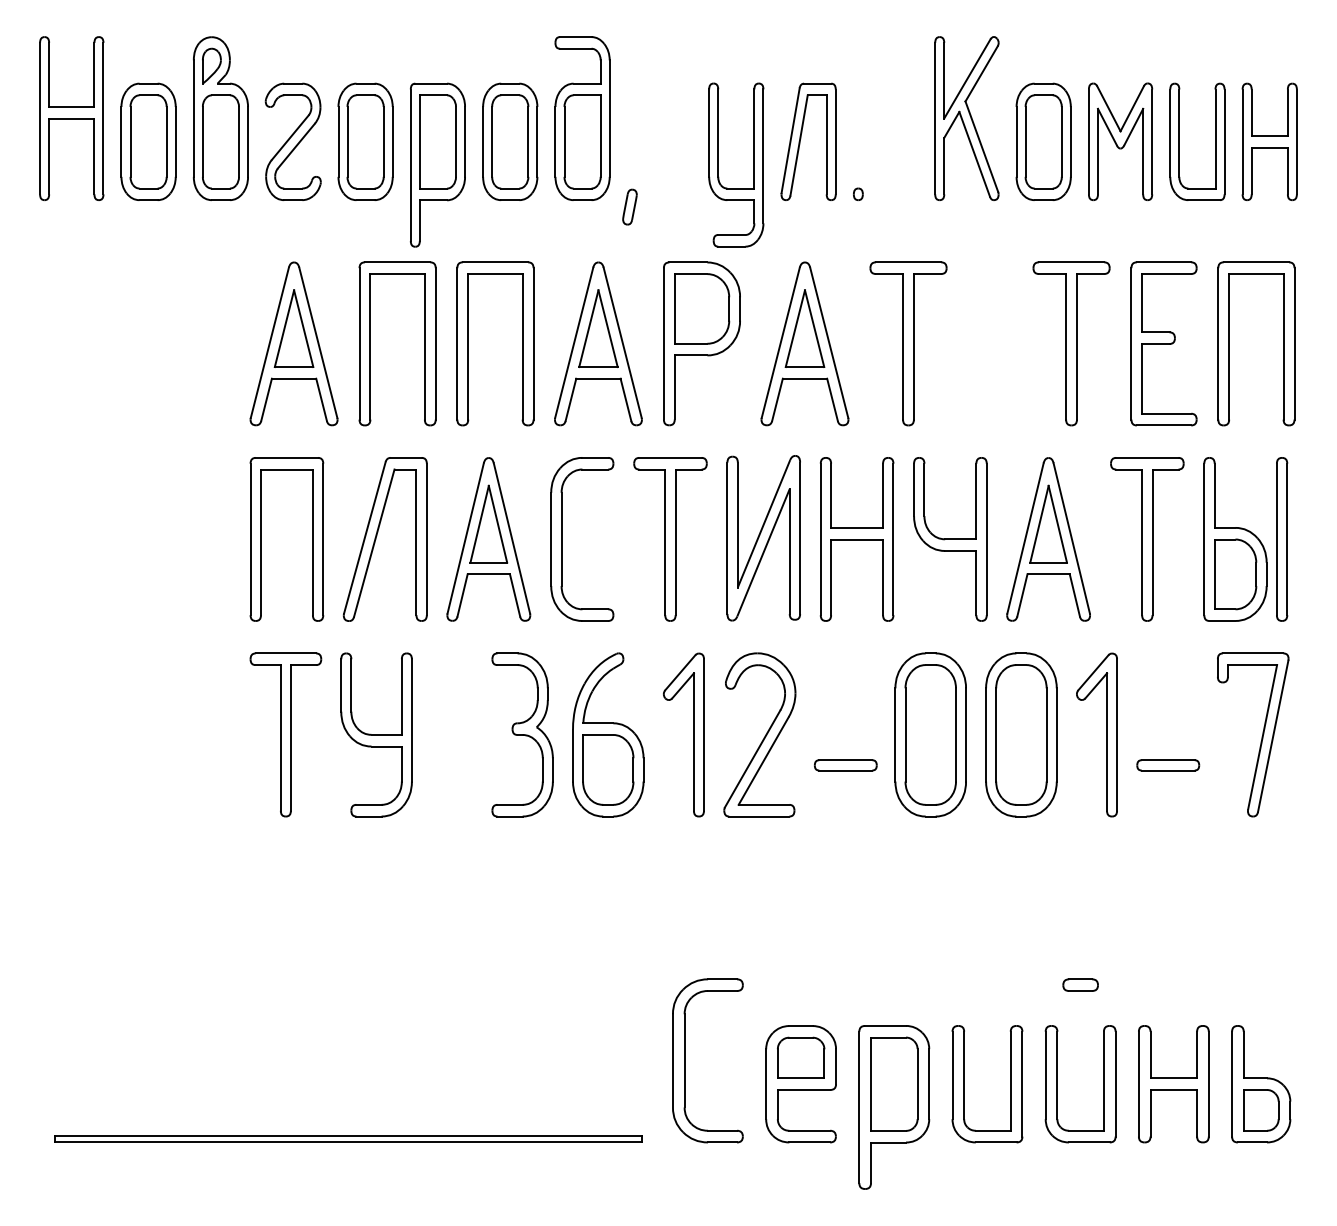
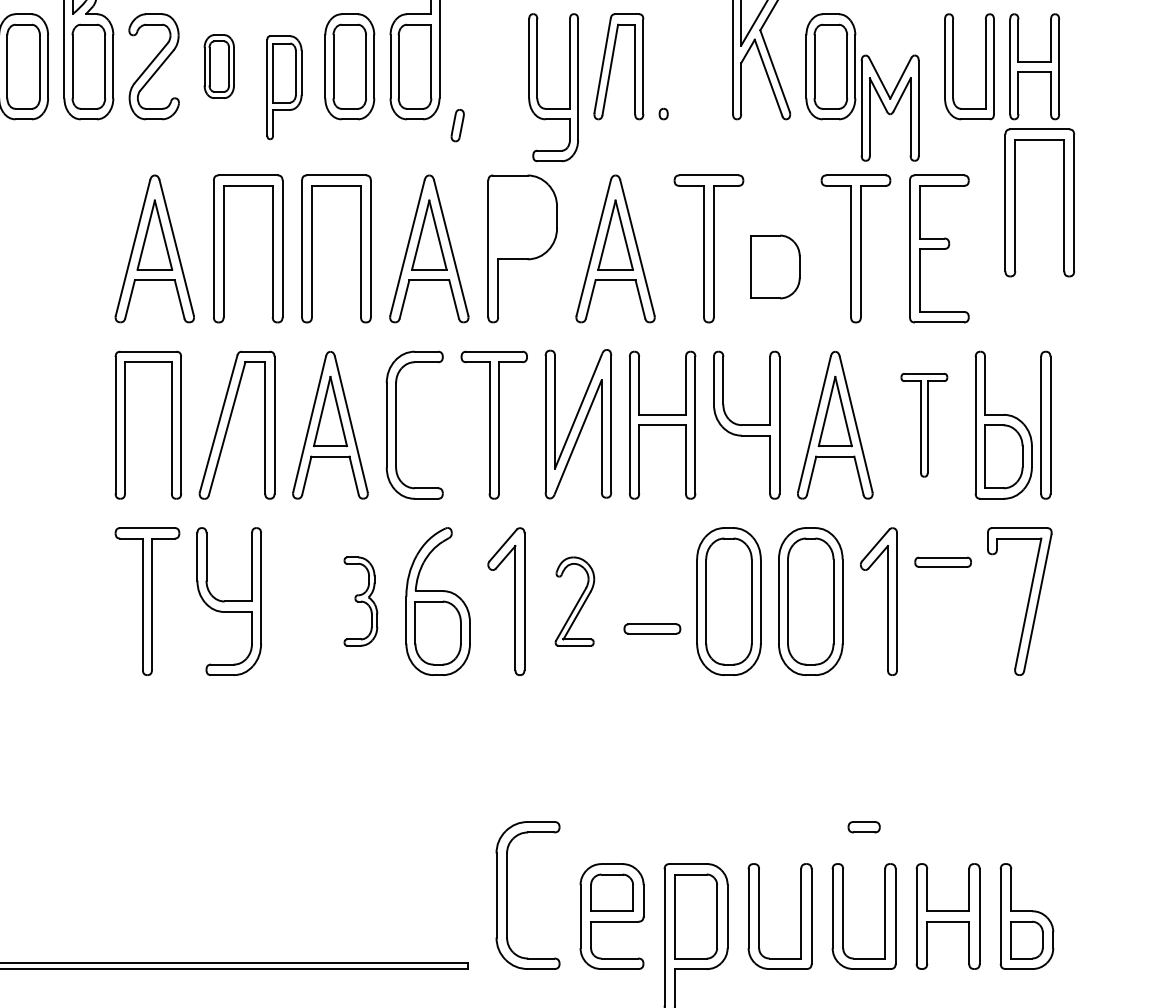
part: (365, 141) -> (219, 66), size x0.6
part: (1120, 141) -> (890, 107), moved
part: (437, 164) -> (284, 87), size x0.7
part: (702, 308) -> (775, 266), moved
part: (1229, 343) -> (1015, 202), moved
part: (1147, 539) -> (924, 425), size x0.7
part: (522, 734) -> (360, 601), size x0.6
part: (759, 734) -> (574, 601), size x0.6
part: (1168, 765) -> (943, 562), moved

